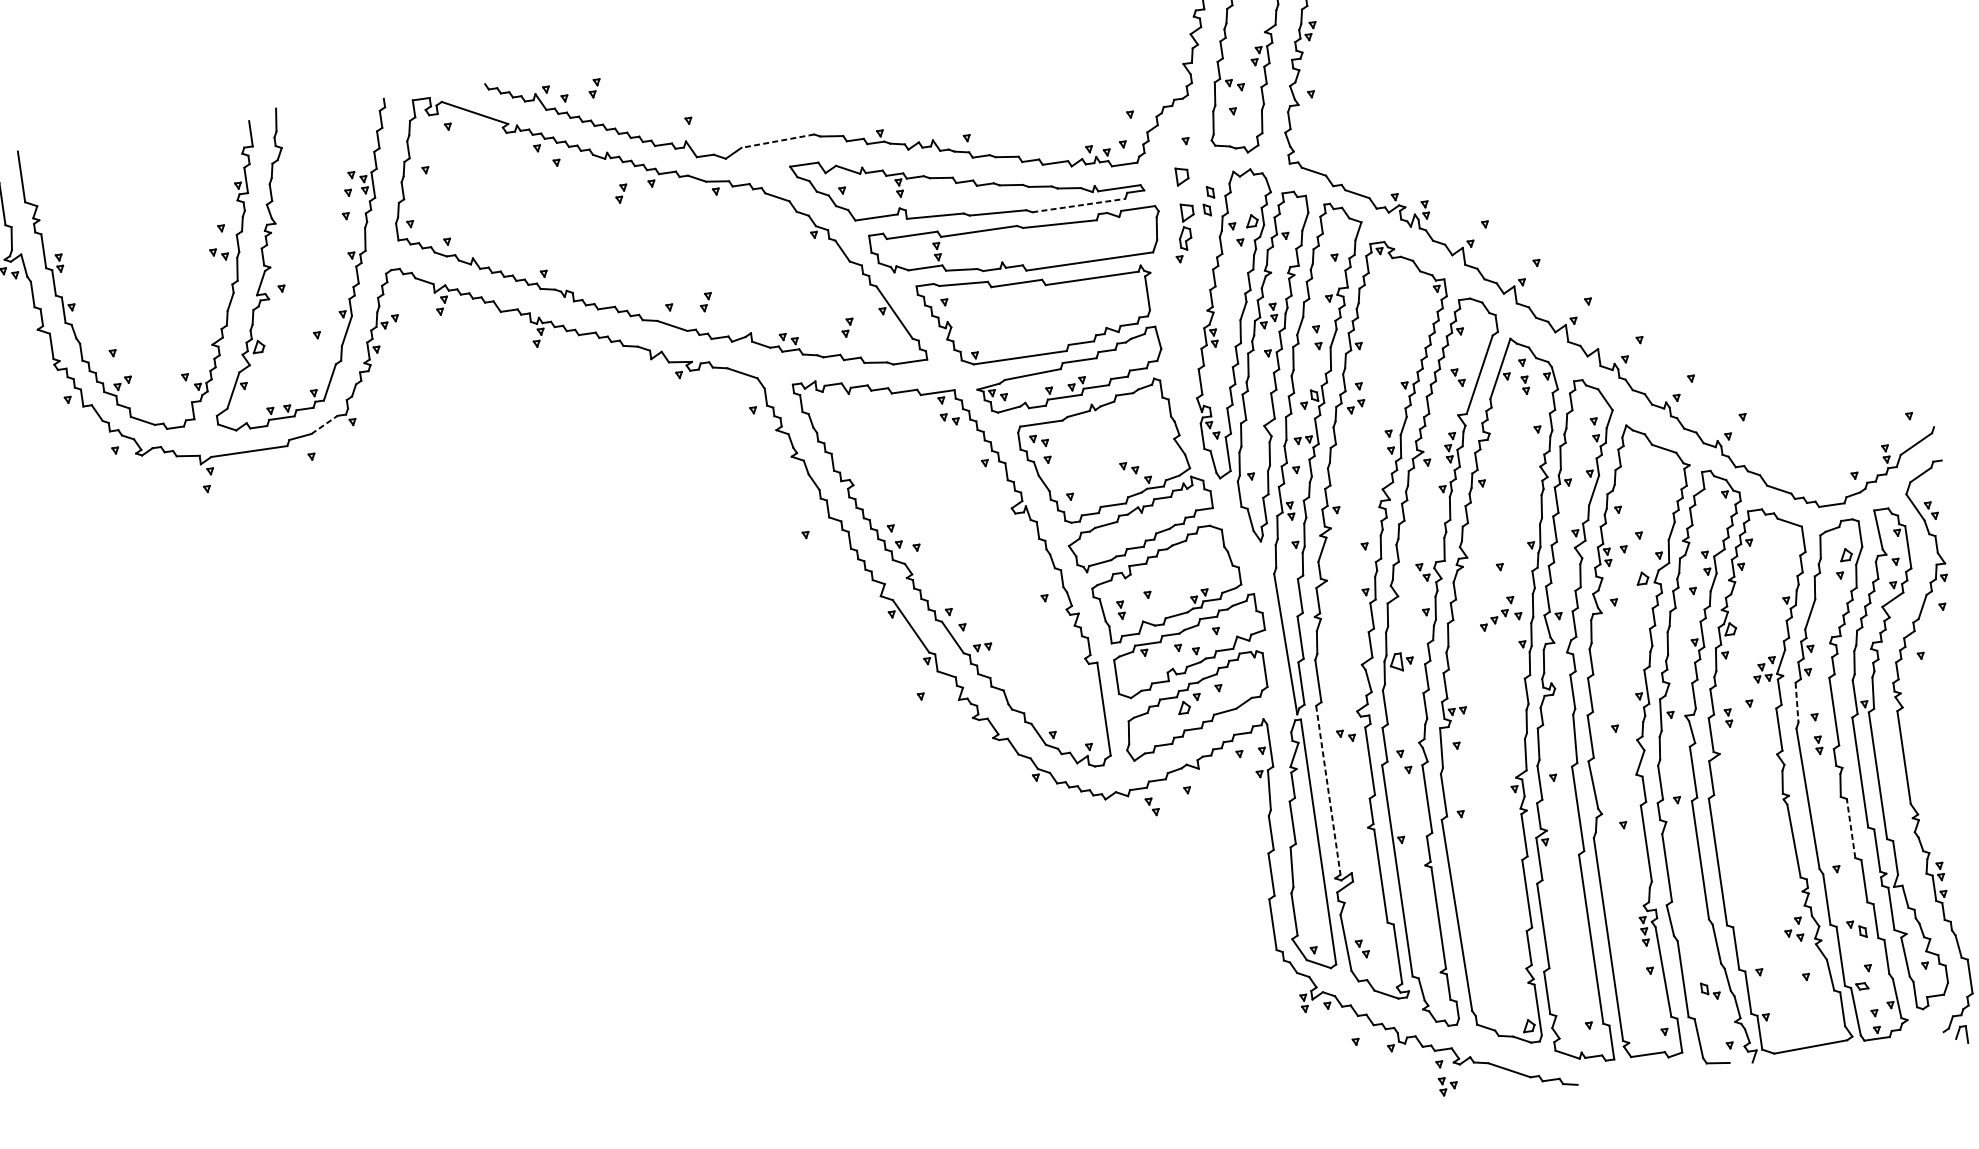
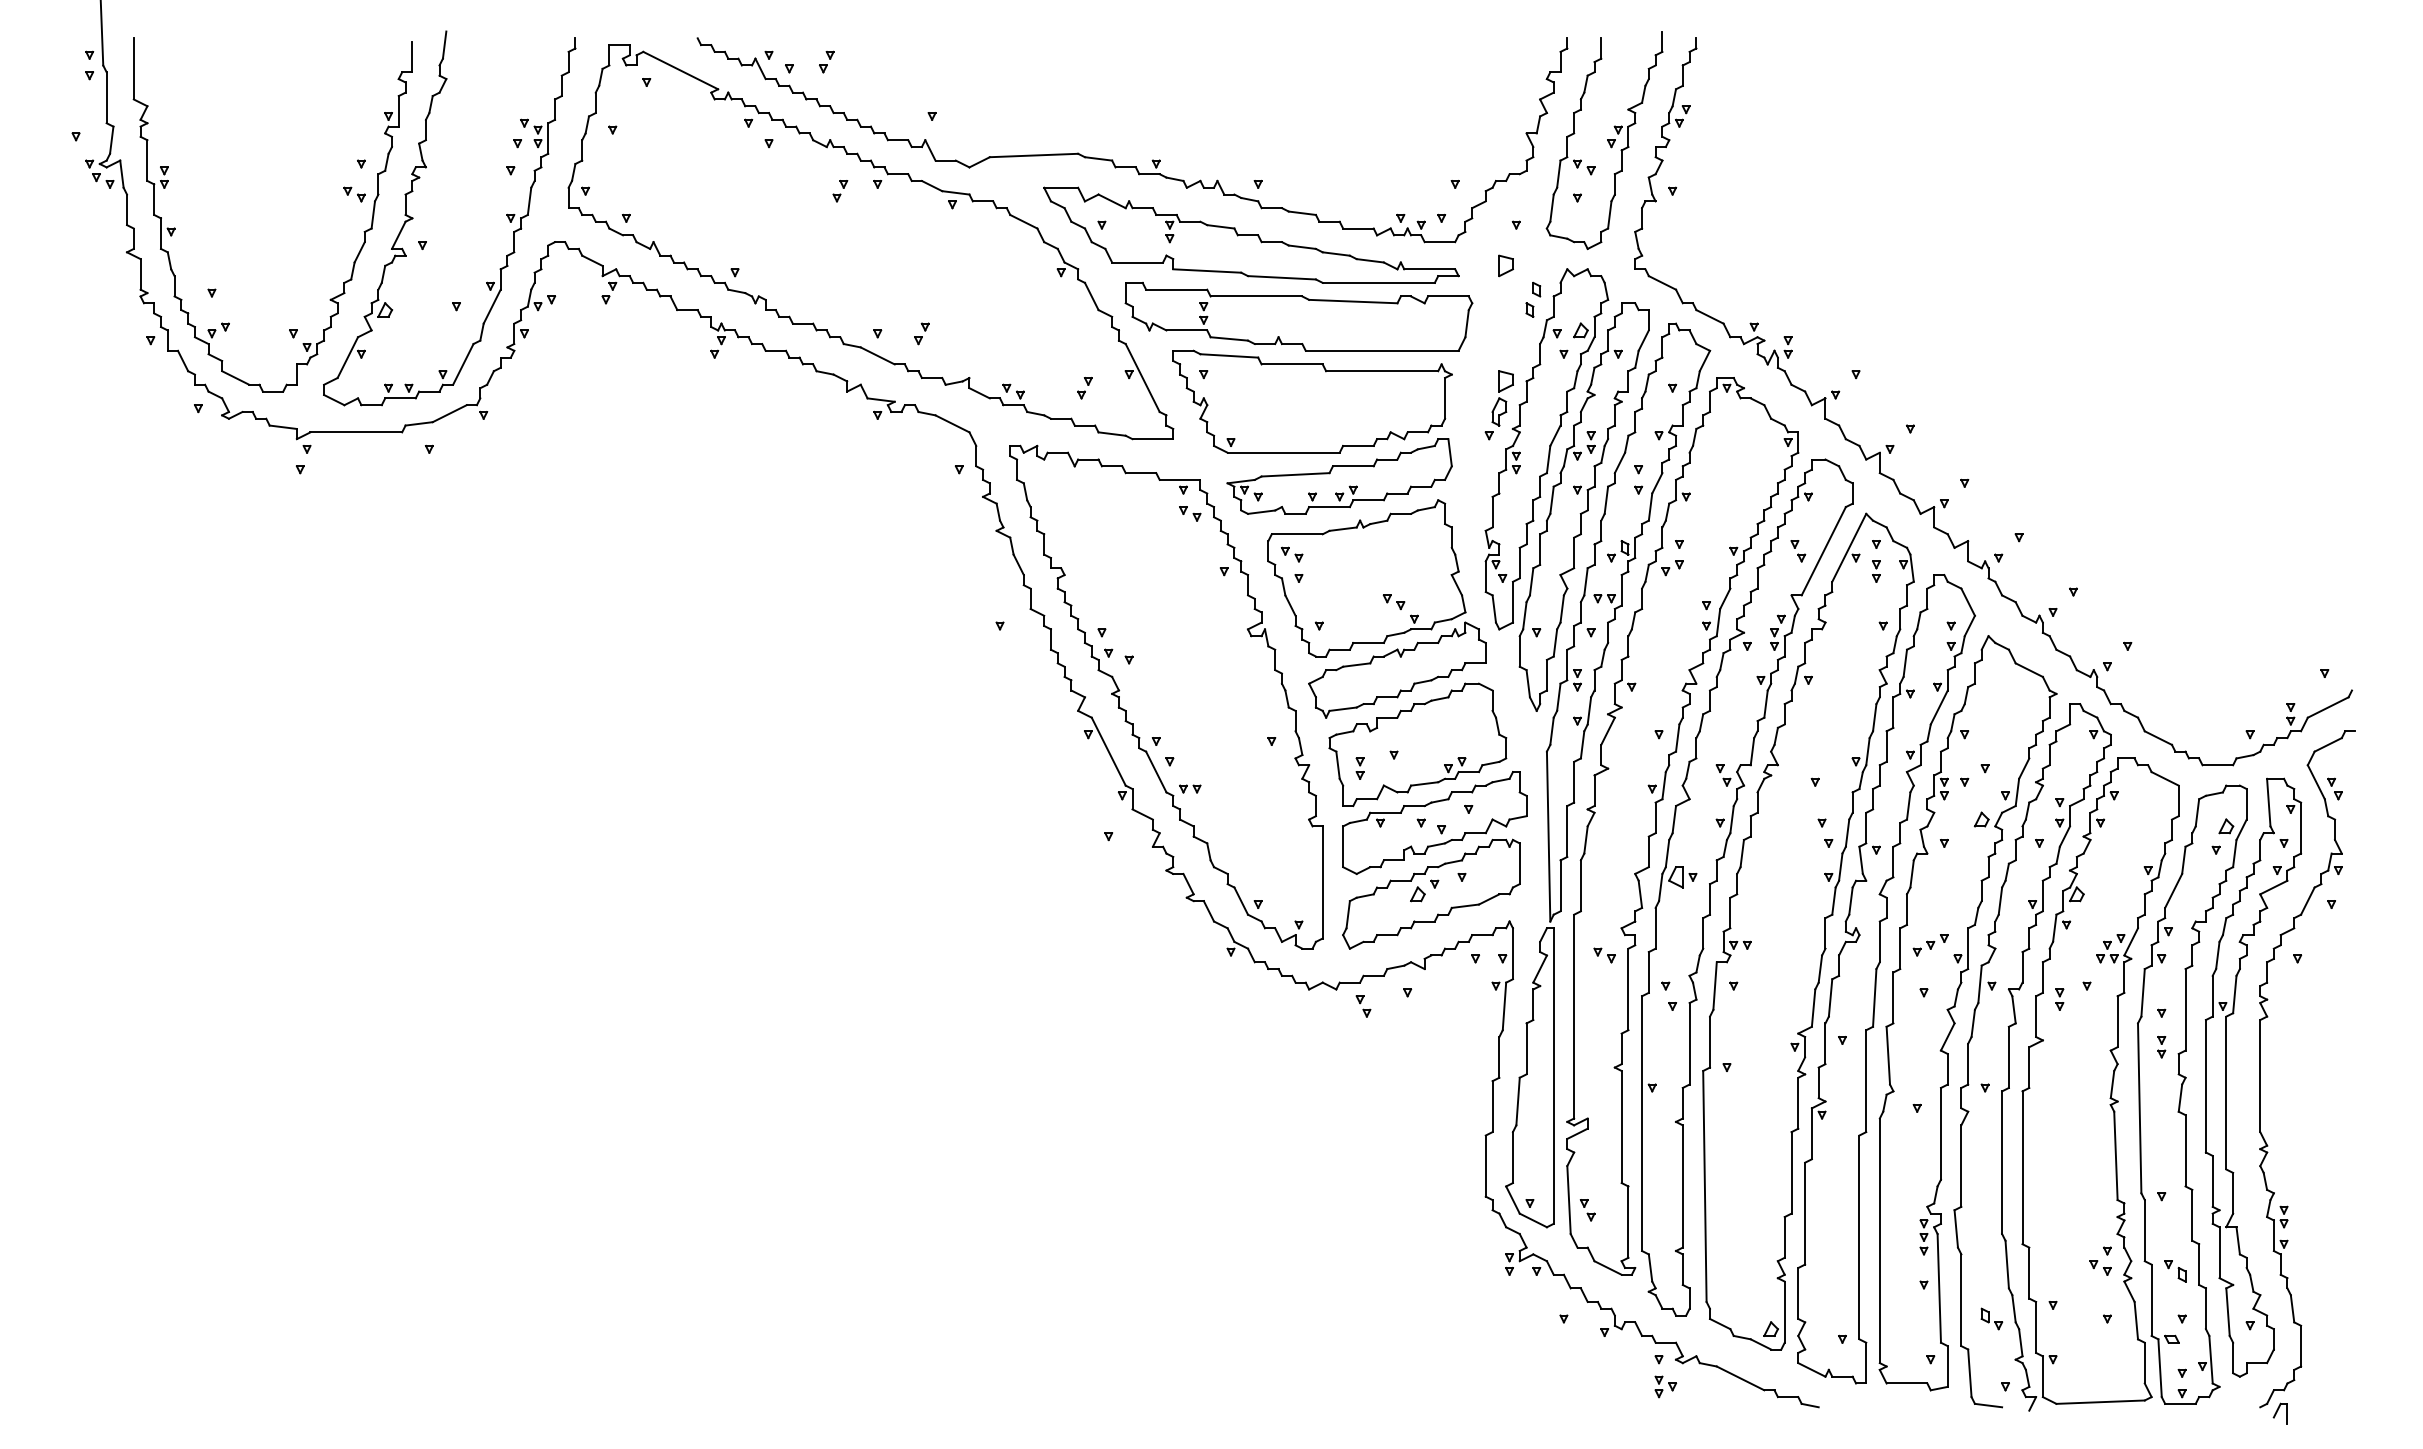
line: (777, 141) -> (1033, 155), dashed -> solid
line: (1079, 205) -> (1379, 282), dashed -> solid
part: (1184, 233) -> (1498, 405), moved
line: (324, 424) -> (449, 413), dashed -> solid
part: (1494, 620) -> (1930, 945), moved
line: (1797, 702) -> (2143, 992), dashed -> solid
line: (1328, 790) -> (1574, 1016), dashed -> solid
line: (1851, 828) -> (2185, 1150), dashed -> solid

